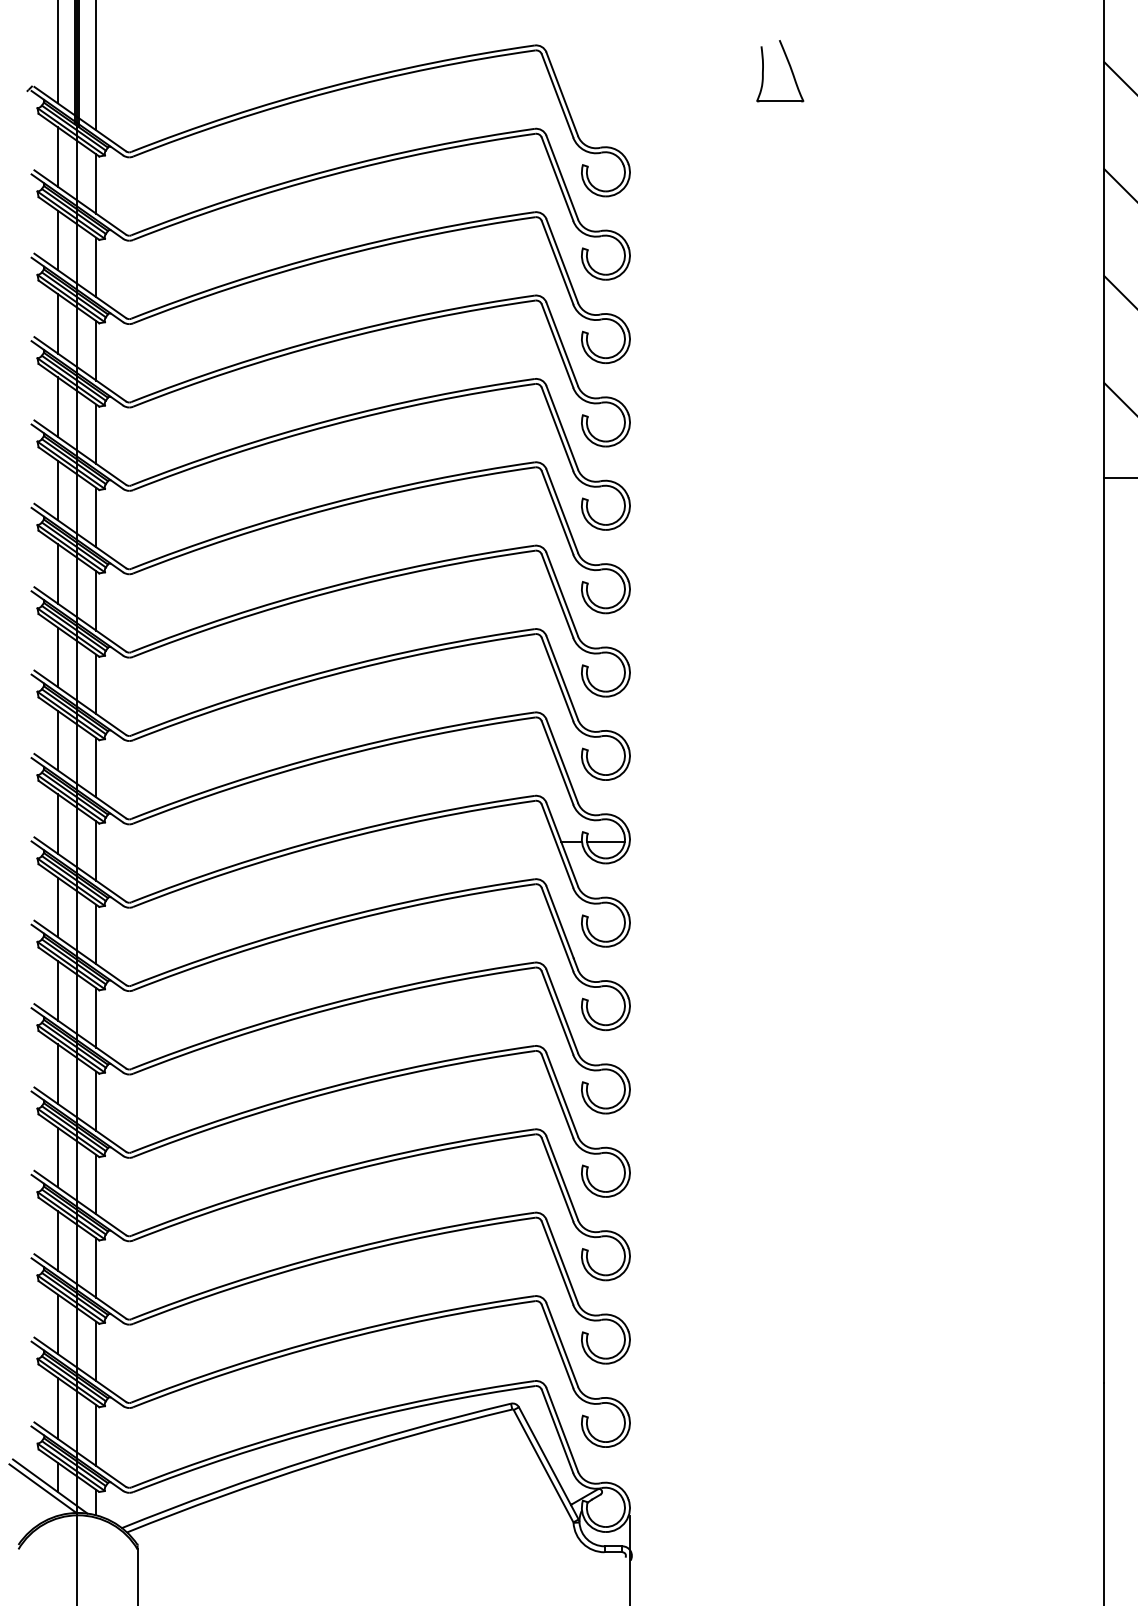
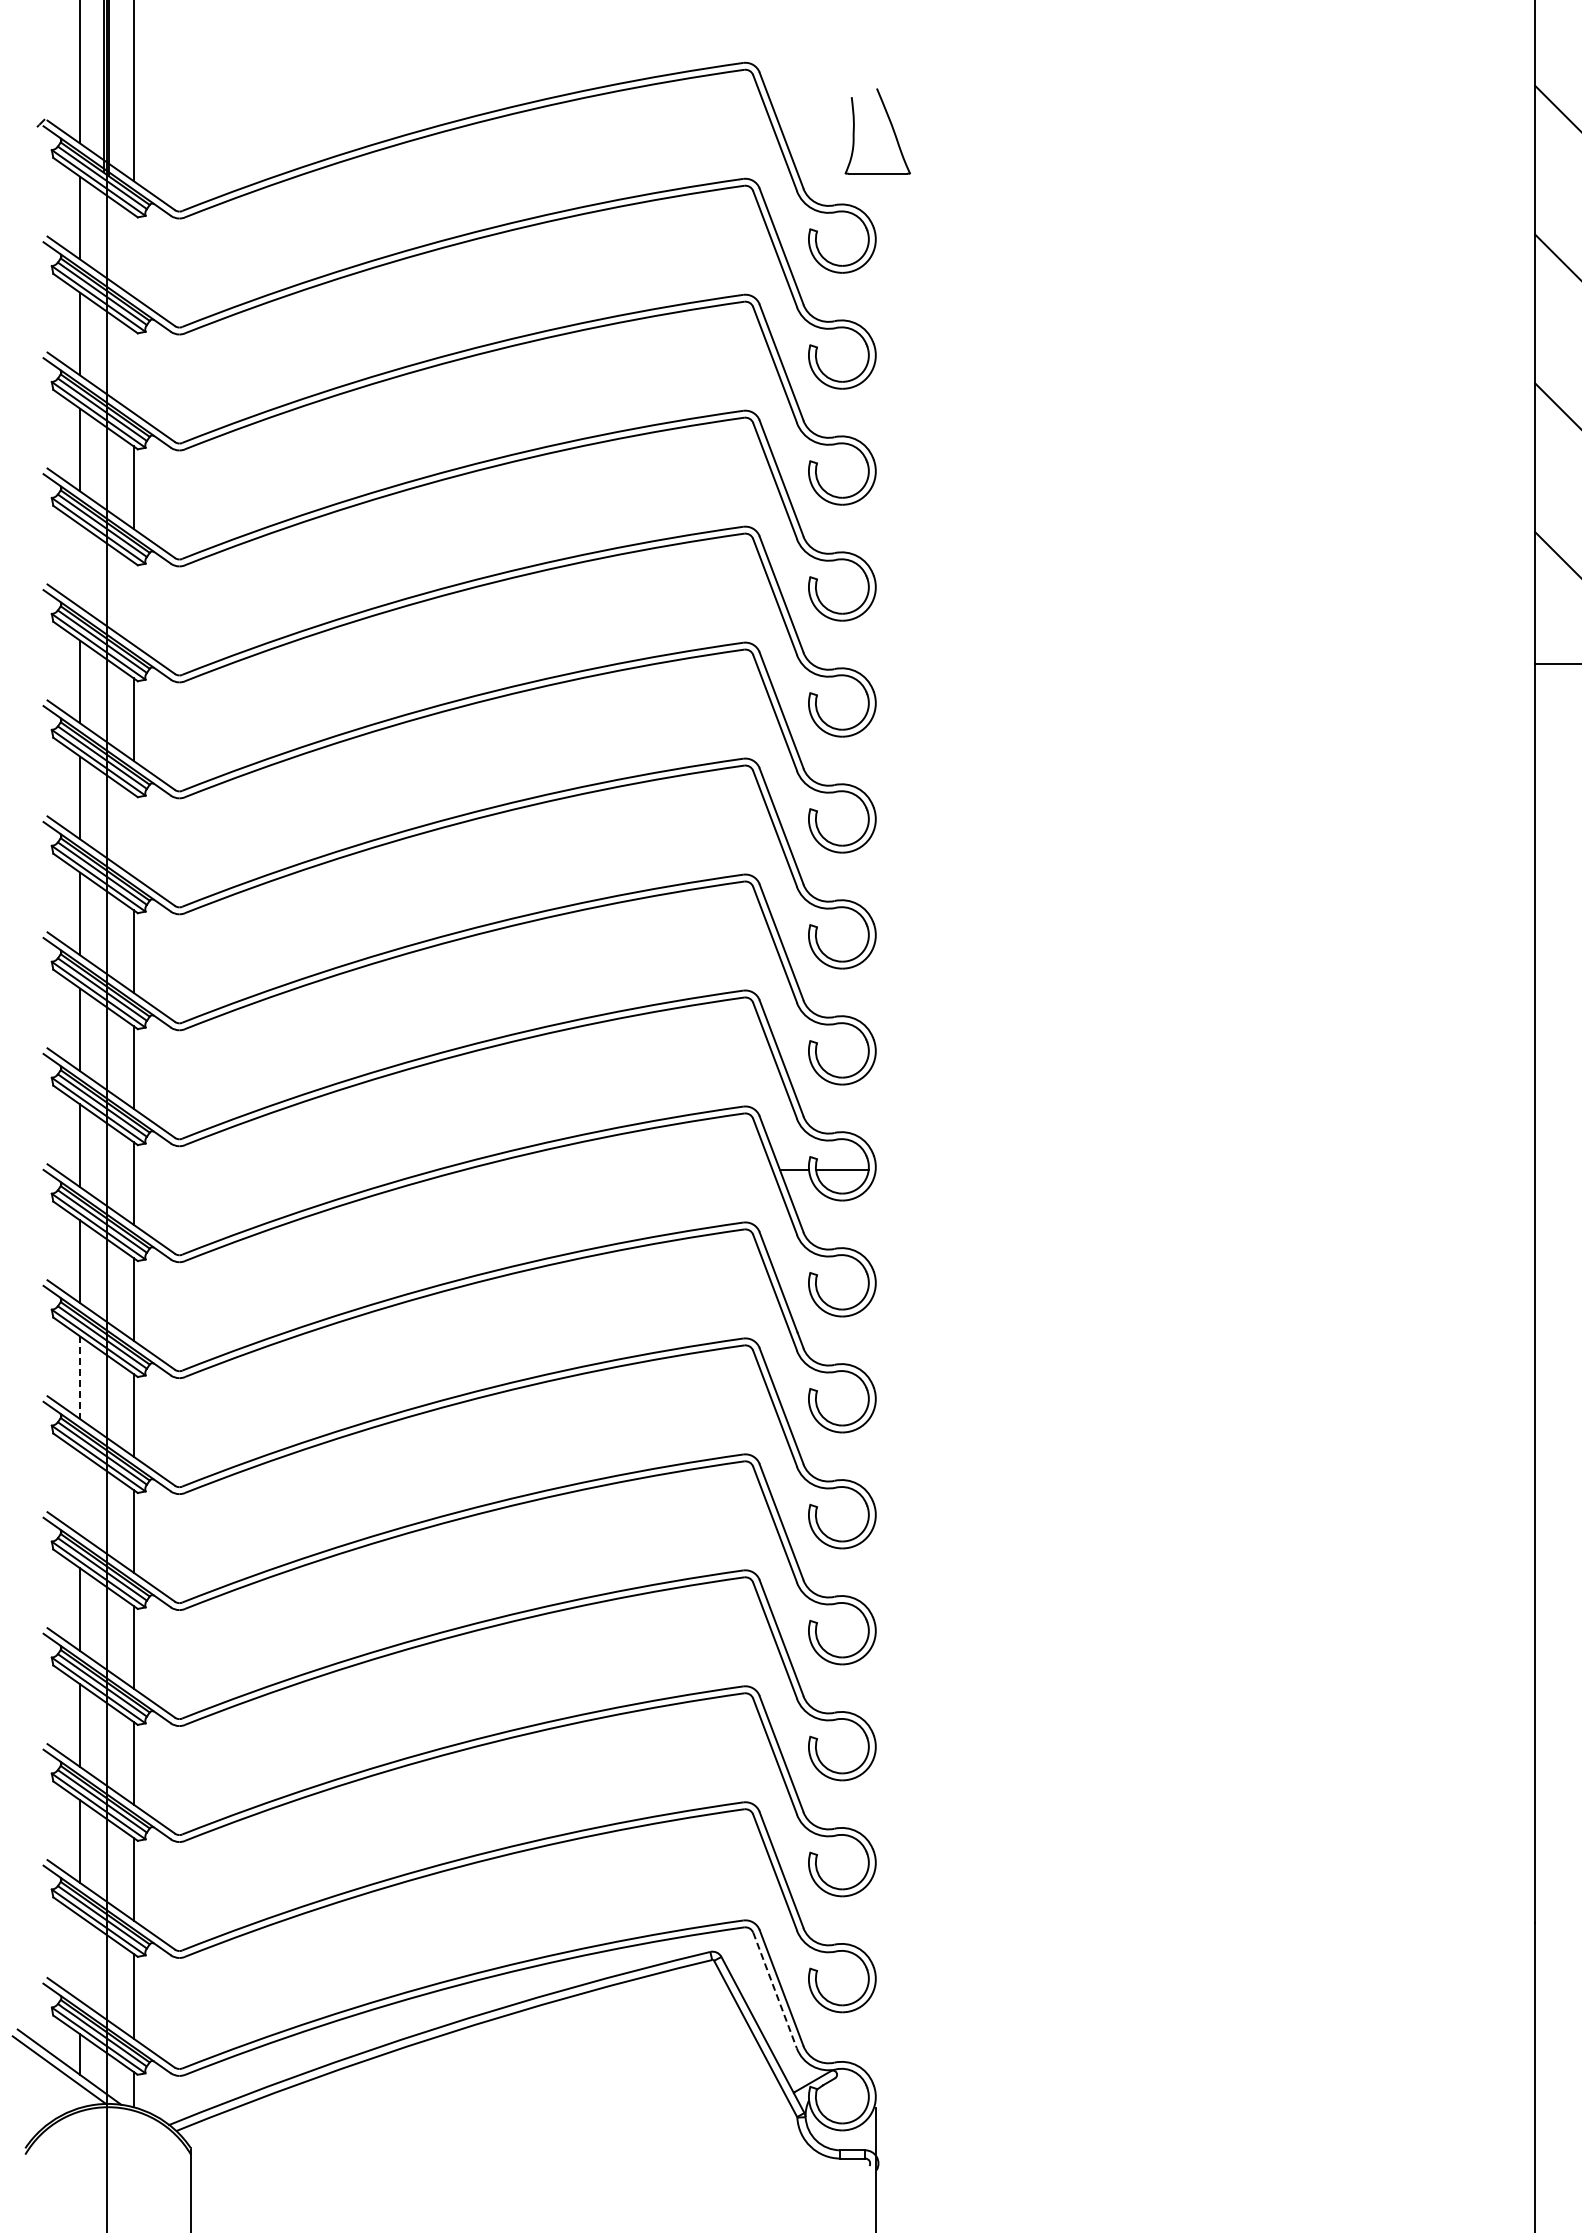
part: (790, 68) -> (891, 127), moved
line: (96, 183) -> (133, 255), removed
line: (96, 267) -> (133, 371), removed
line: (58, 406) -> (80, 565), removed
line: (96, 434) -> (133, 603), removed
line: (96, 600) -> (133, 835), removed
line: (58, 991) -> (80, 1378), solid -> dashed
line: (58, 1074) -> (80, 1493), removed
line: (58, 1408) -> (80, 1958), removed
line: (557, 1431) -> (775, 1990), solid -> dashed

